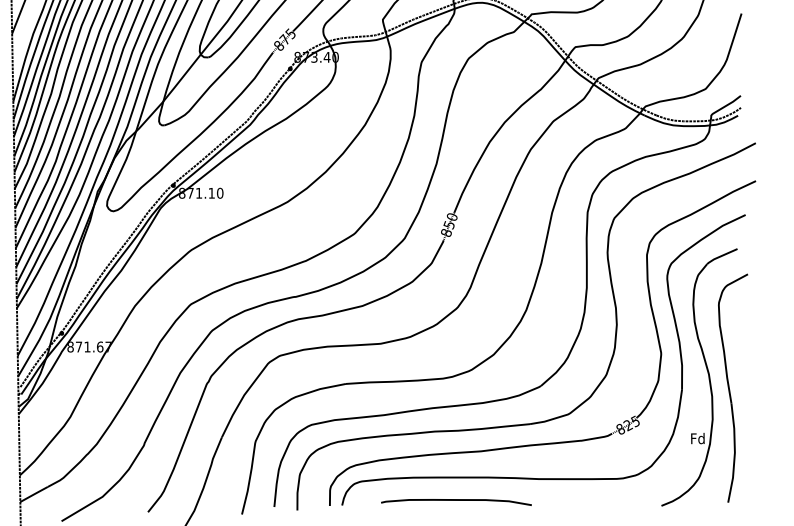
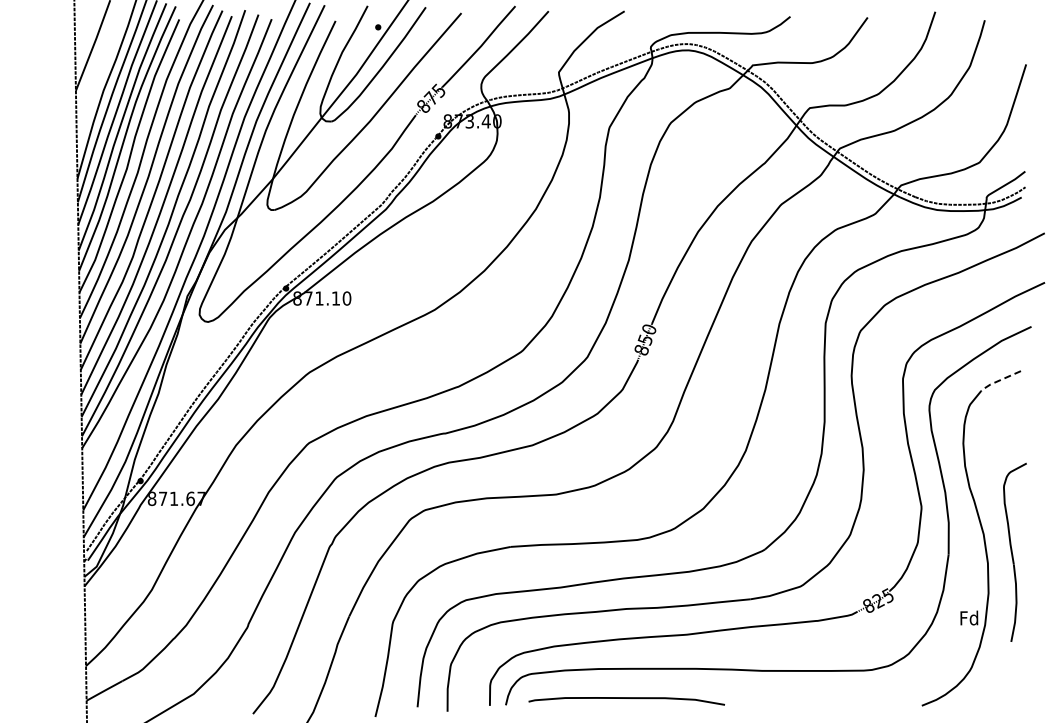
line: (721, 256) -> (999, 380), solid -> dashed
part: (732, 388) -> (1014, 552), size x0.6
curve: (456, 500) -> (626, 698), moved

